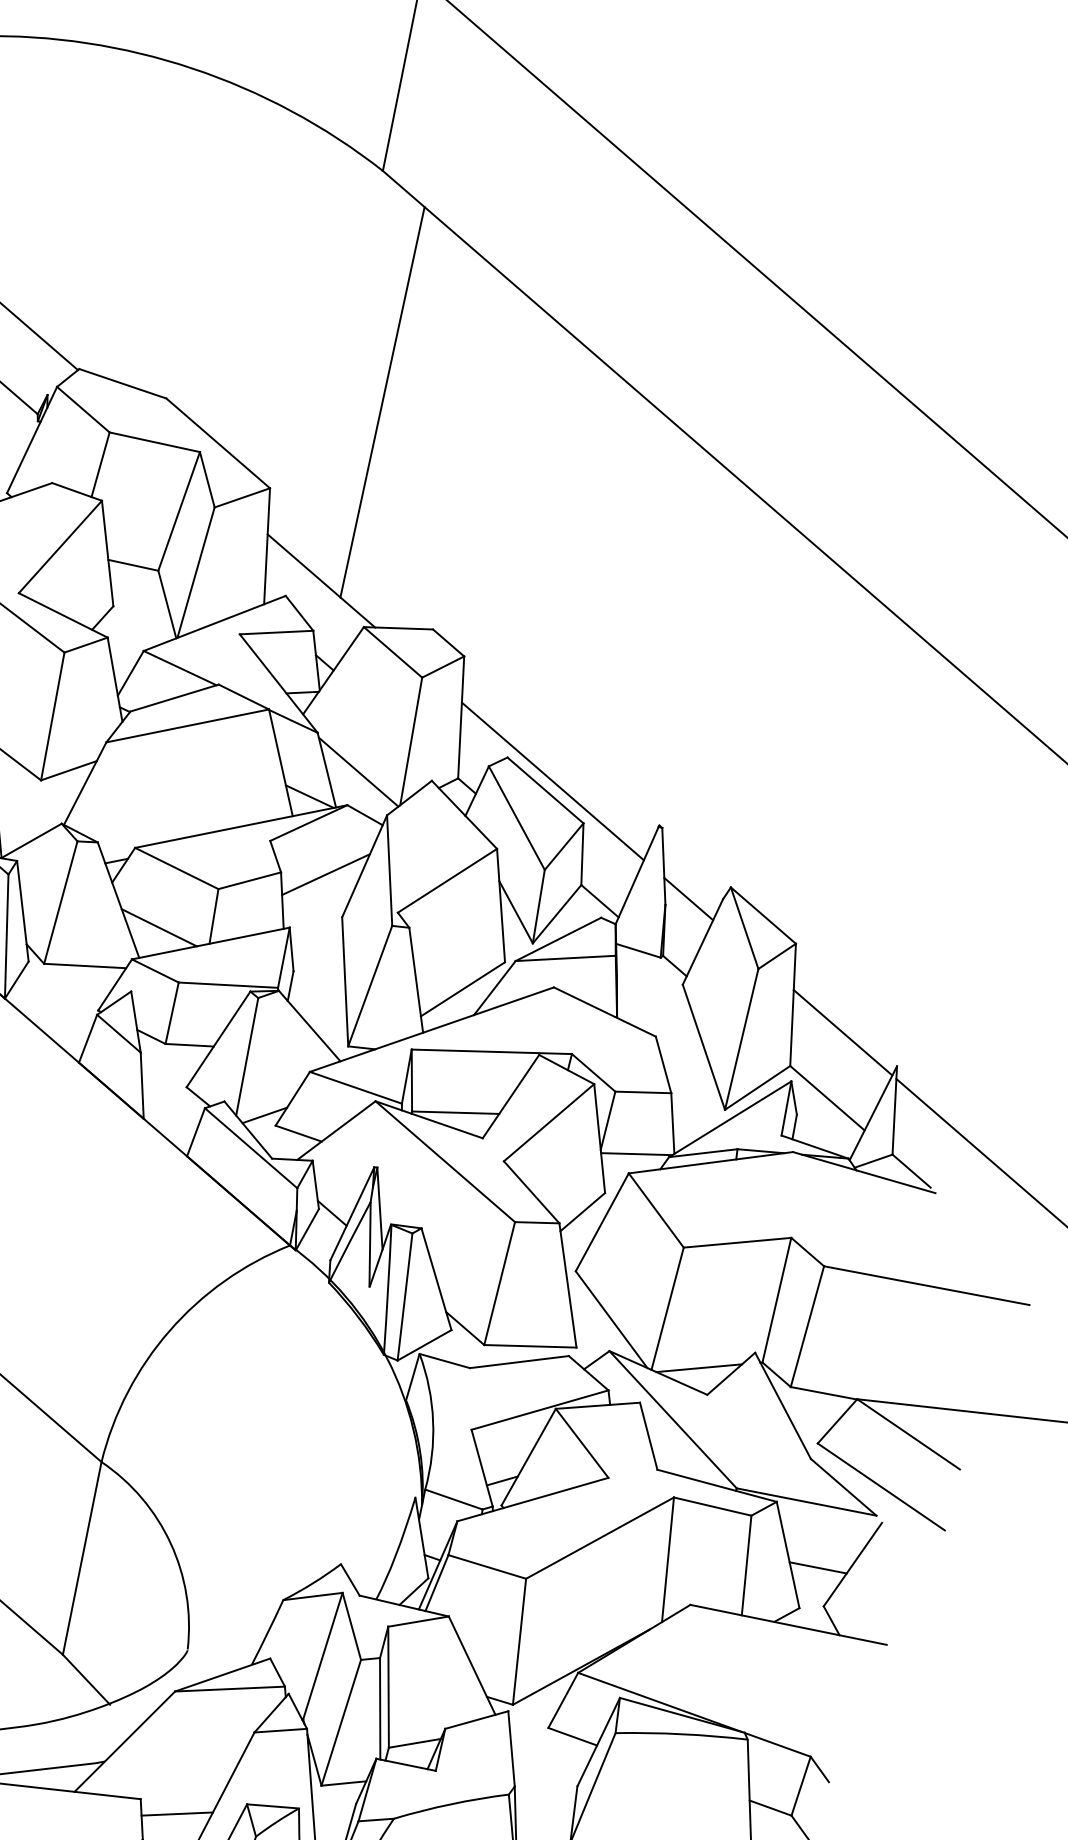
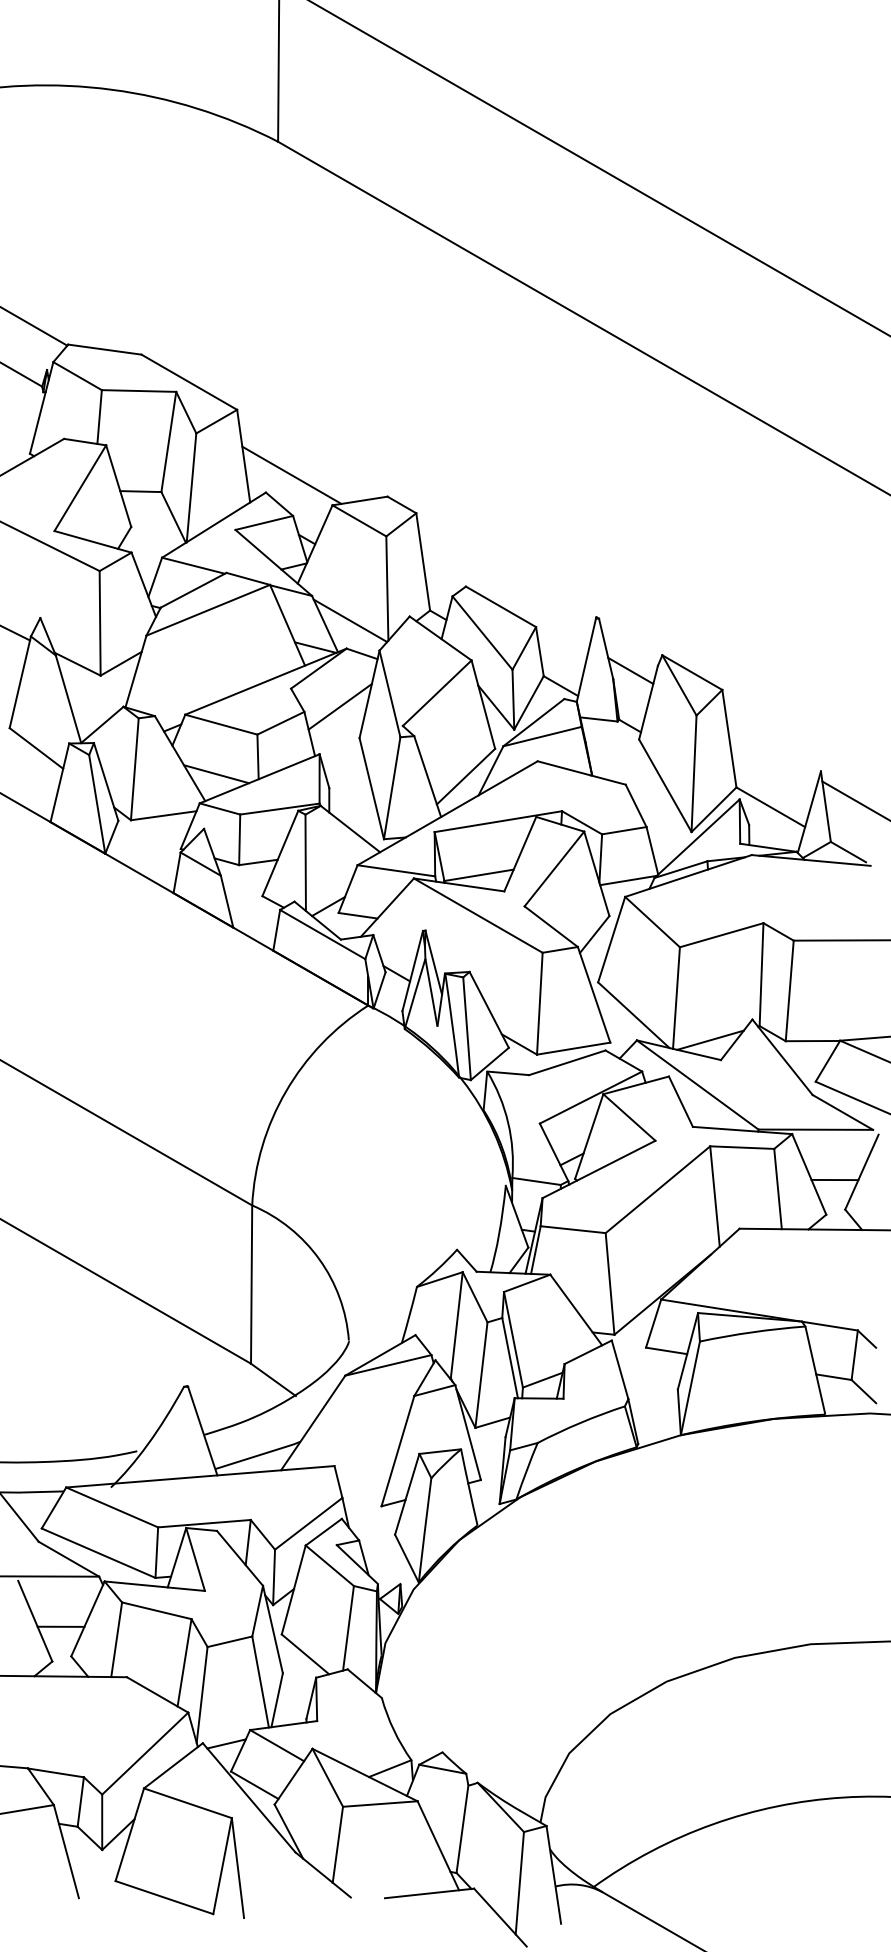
line: (381, 401) -> (312, 324), removed
line: (552, 781) -> (505, 598), removed
line: (842, 1031) -> (772, 752), removed
line: (177, 1813) -> (365, 1471), removed

